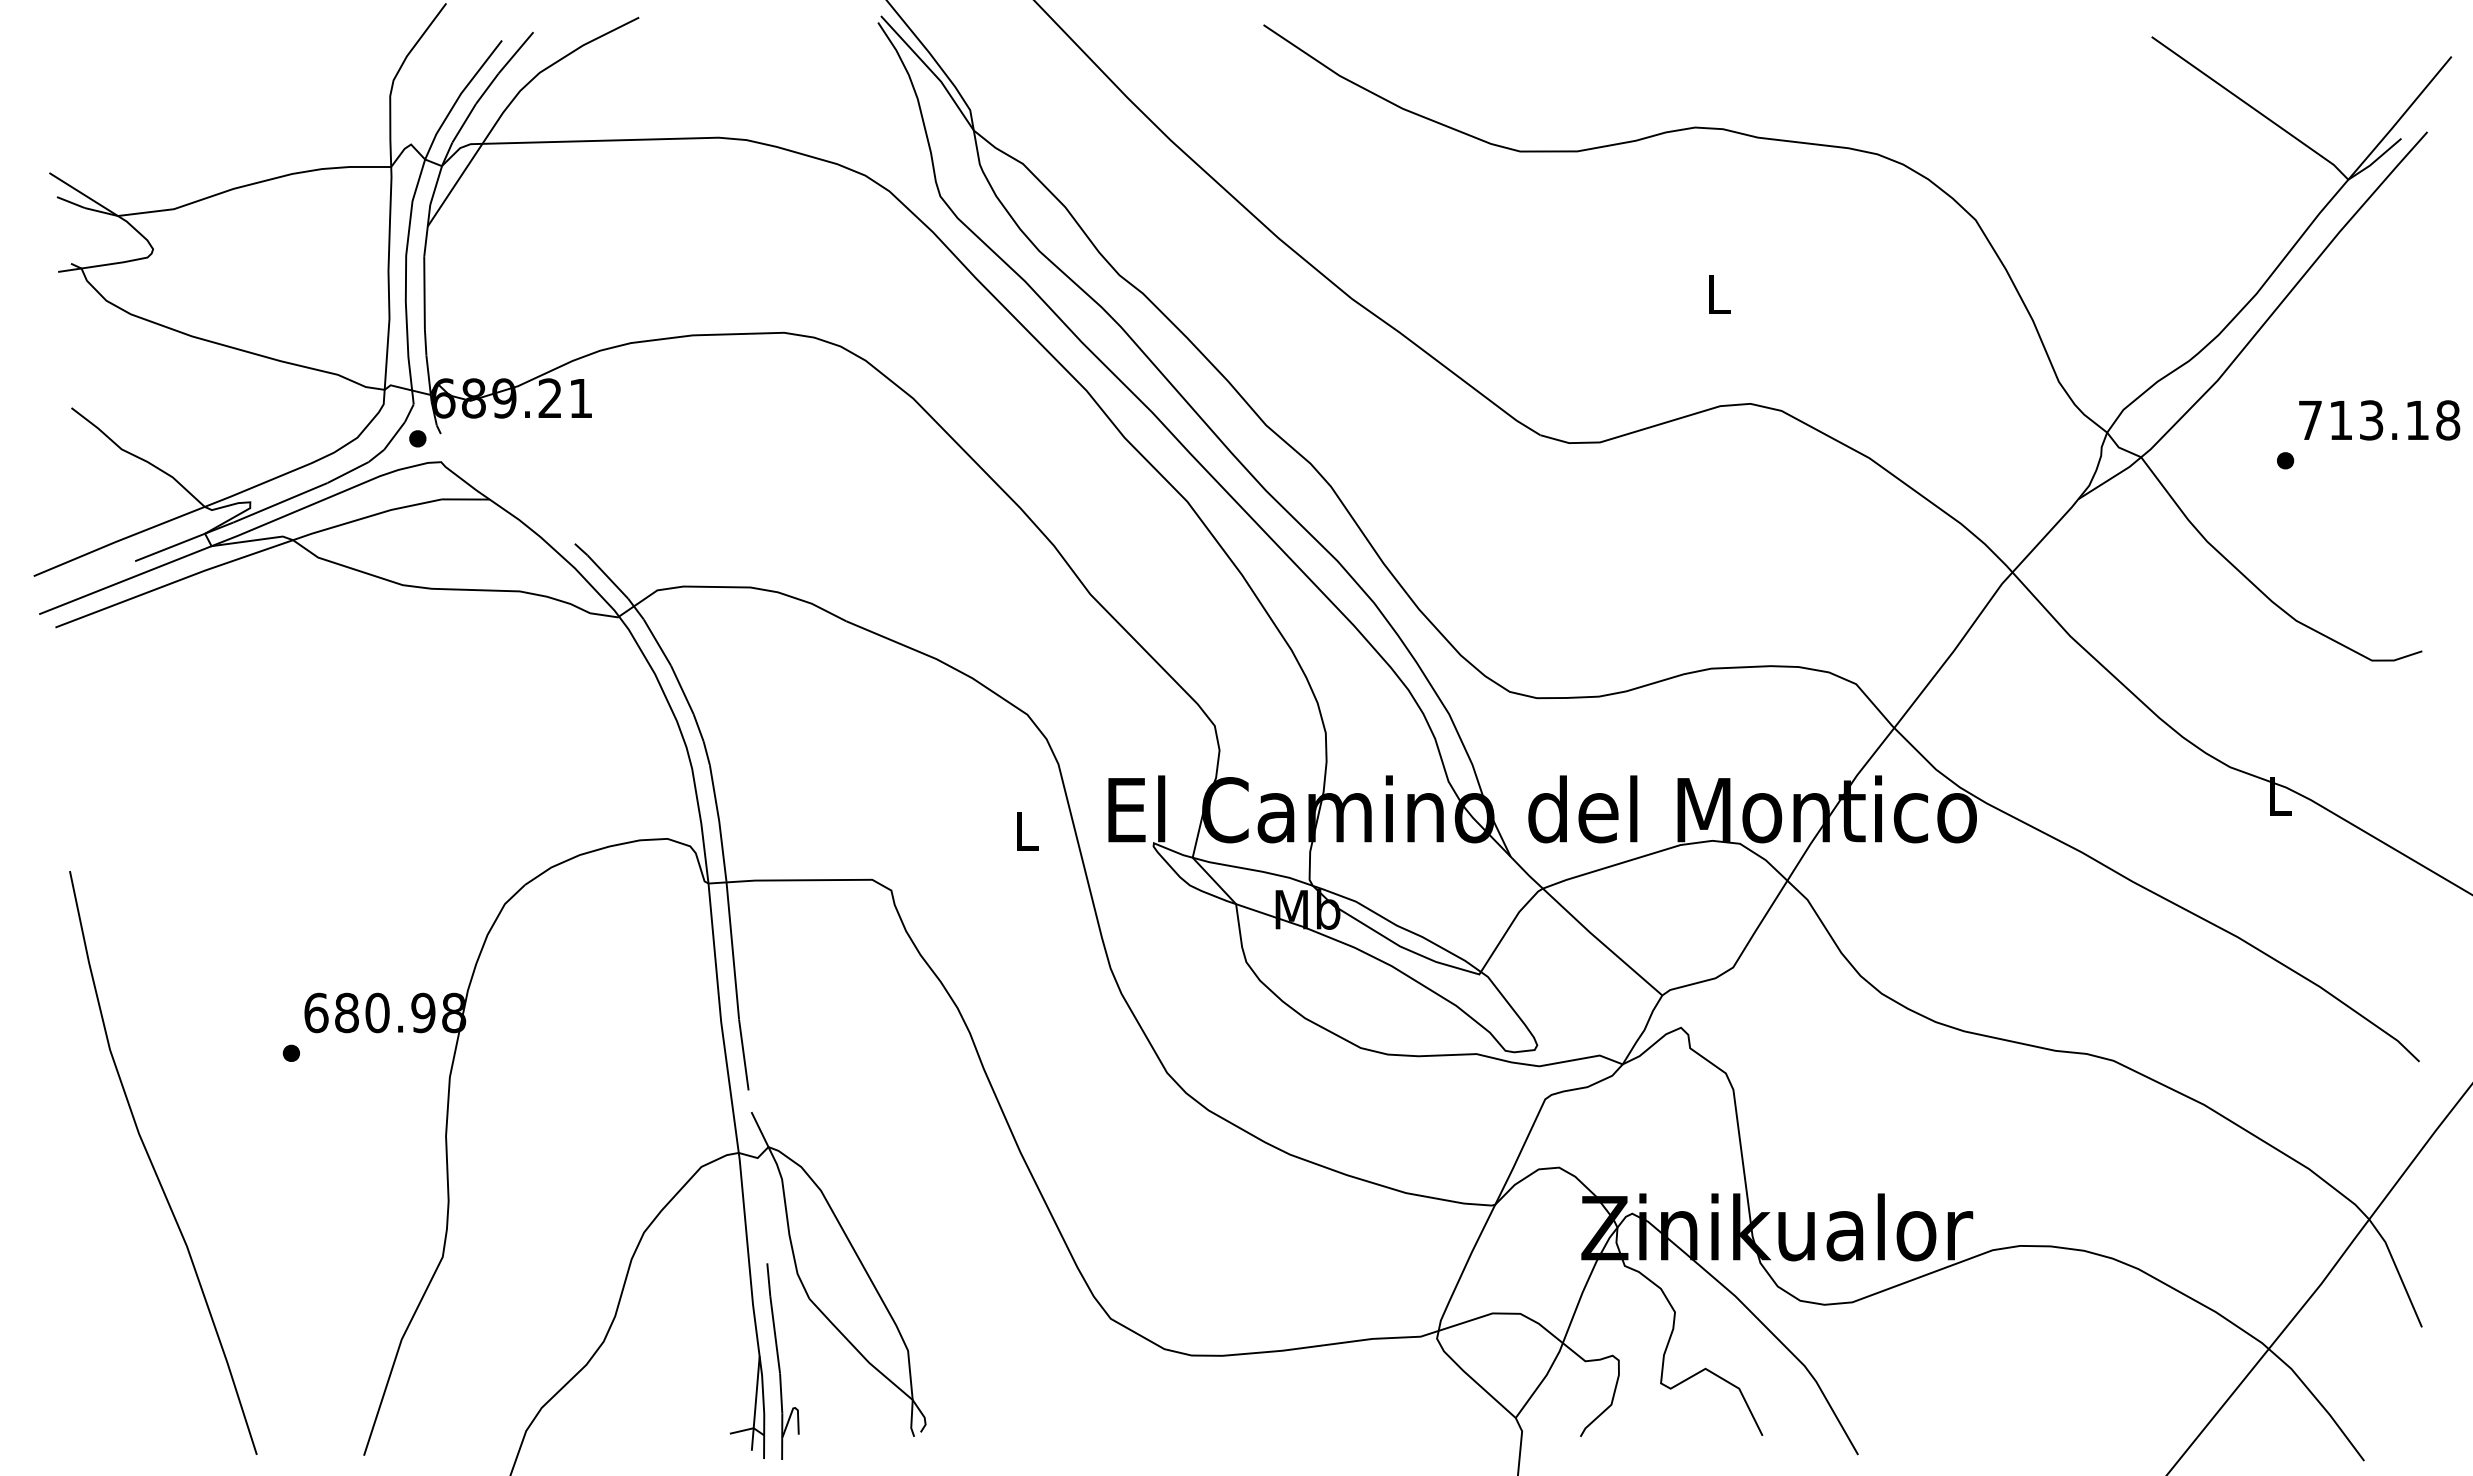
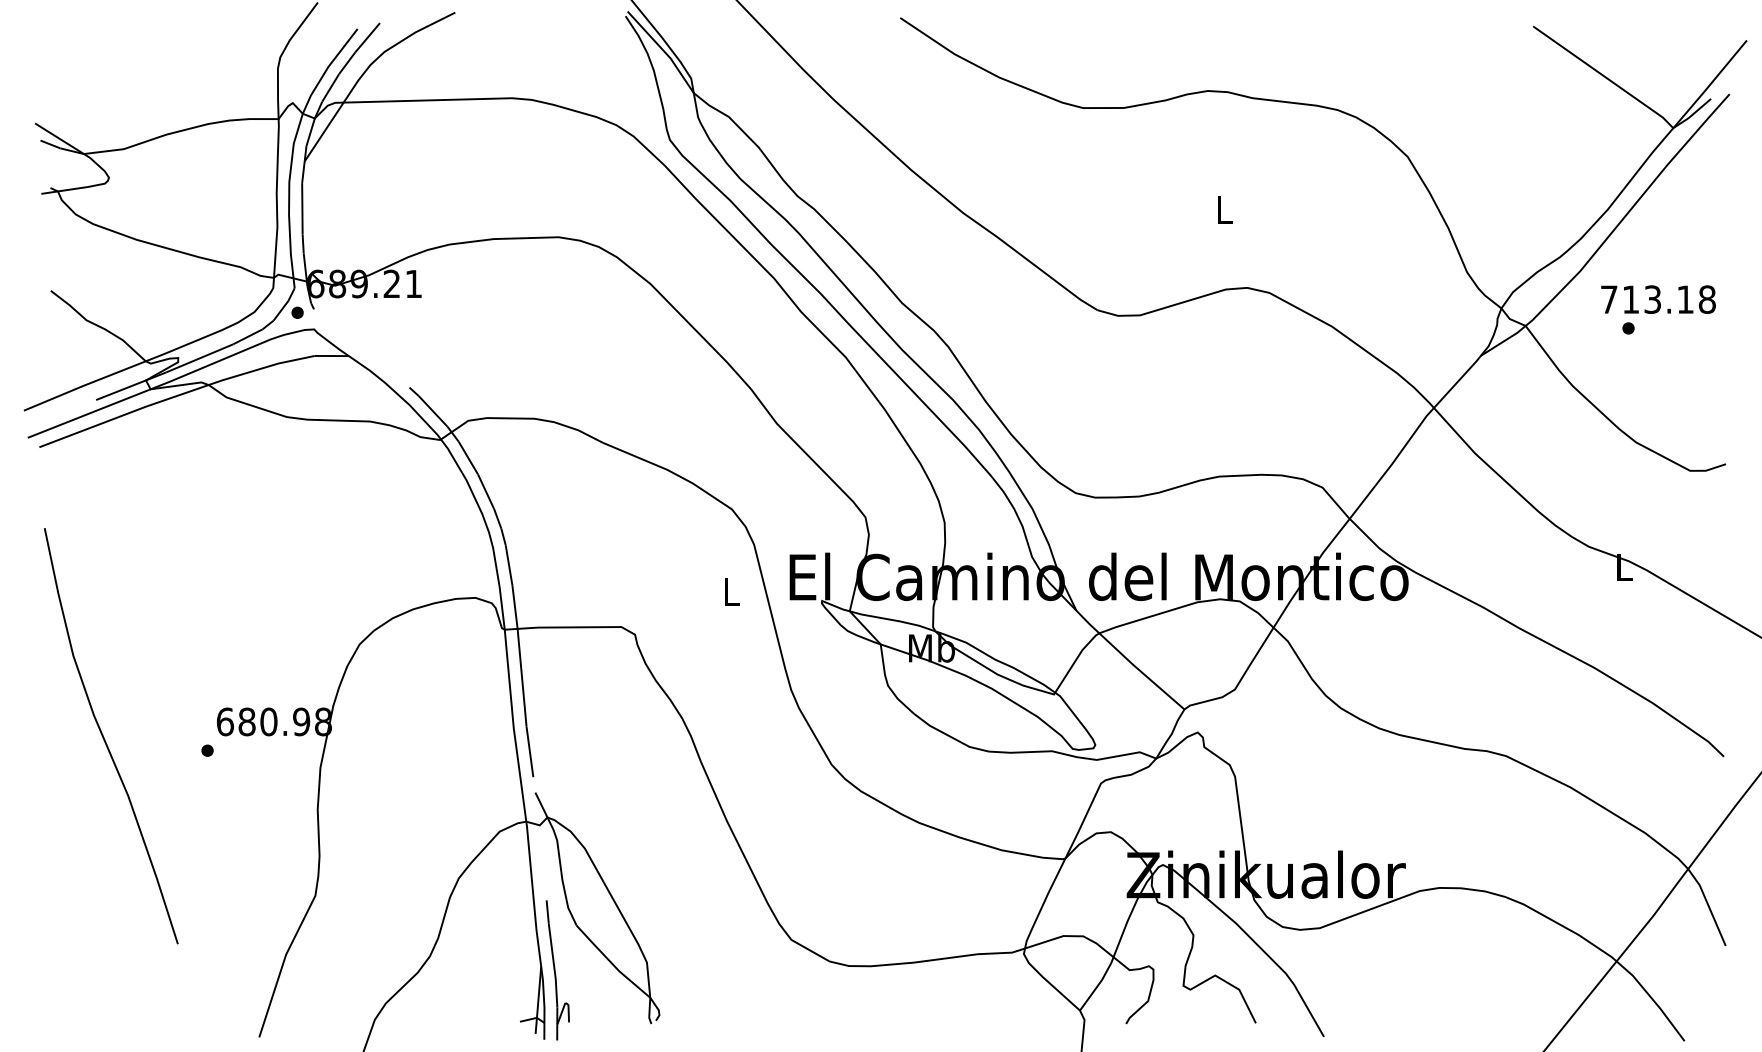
text: (2379, 420) -> (1658, 299), moved
curve: (153, 1164) -> (104, 737), moved

